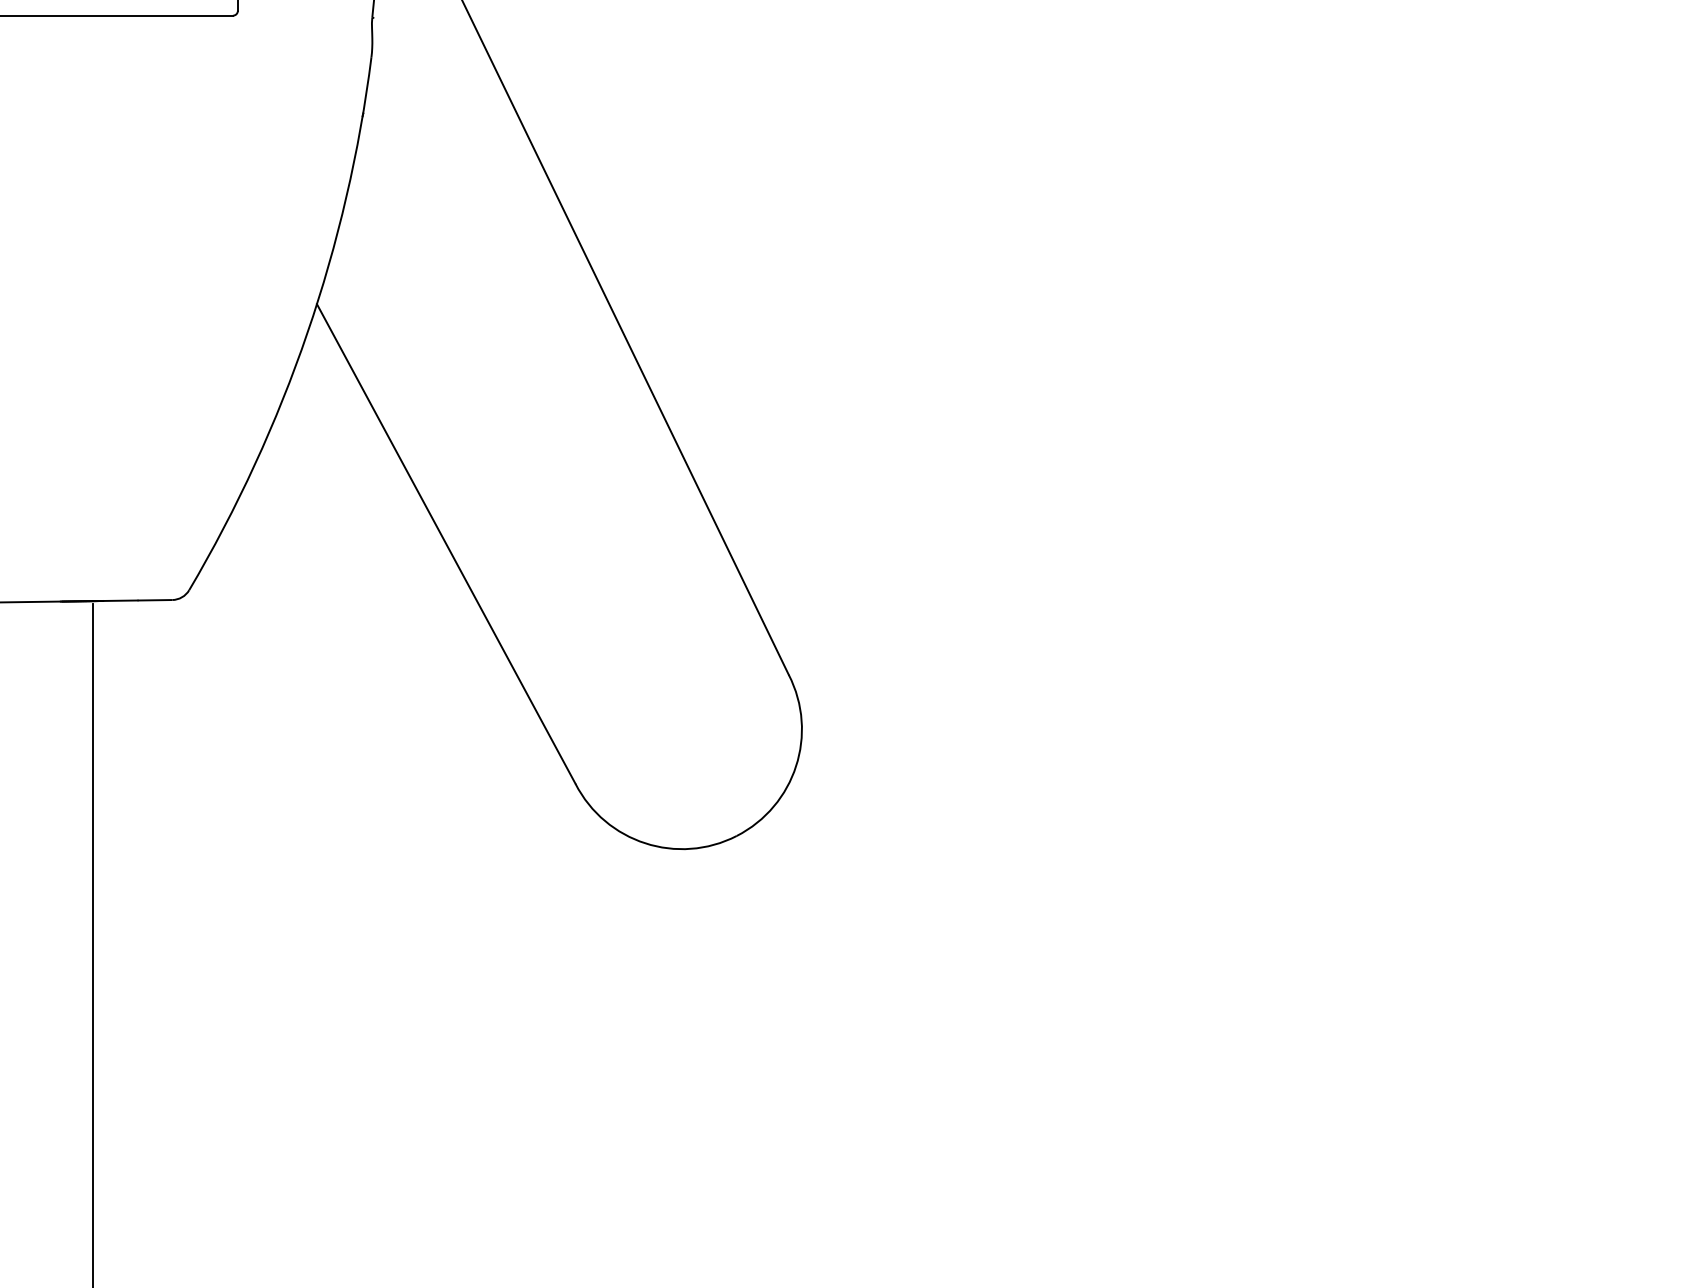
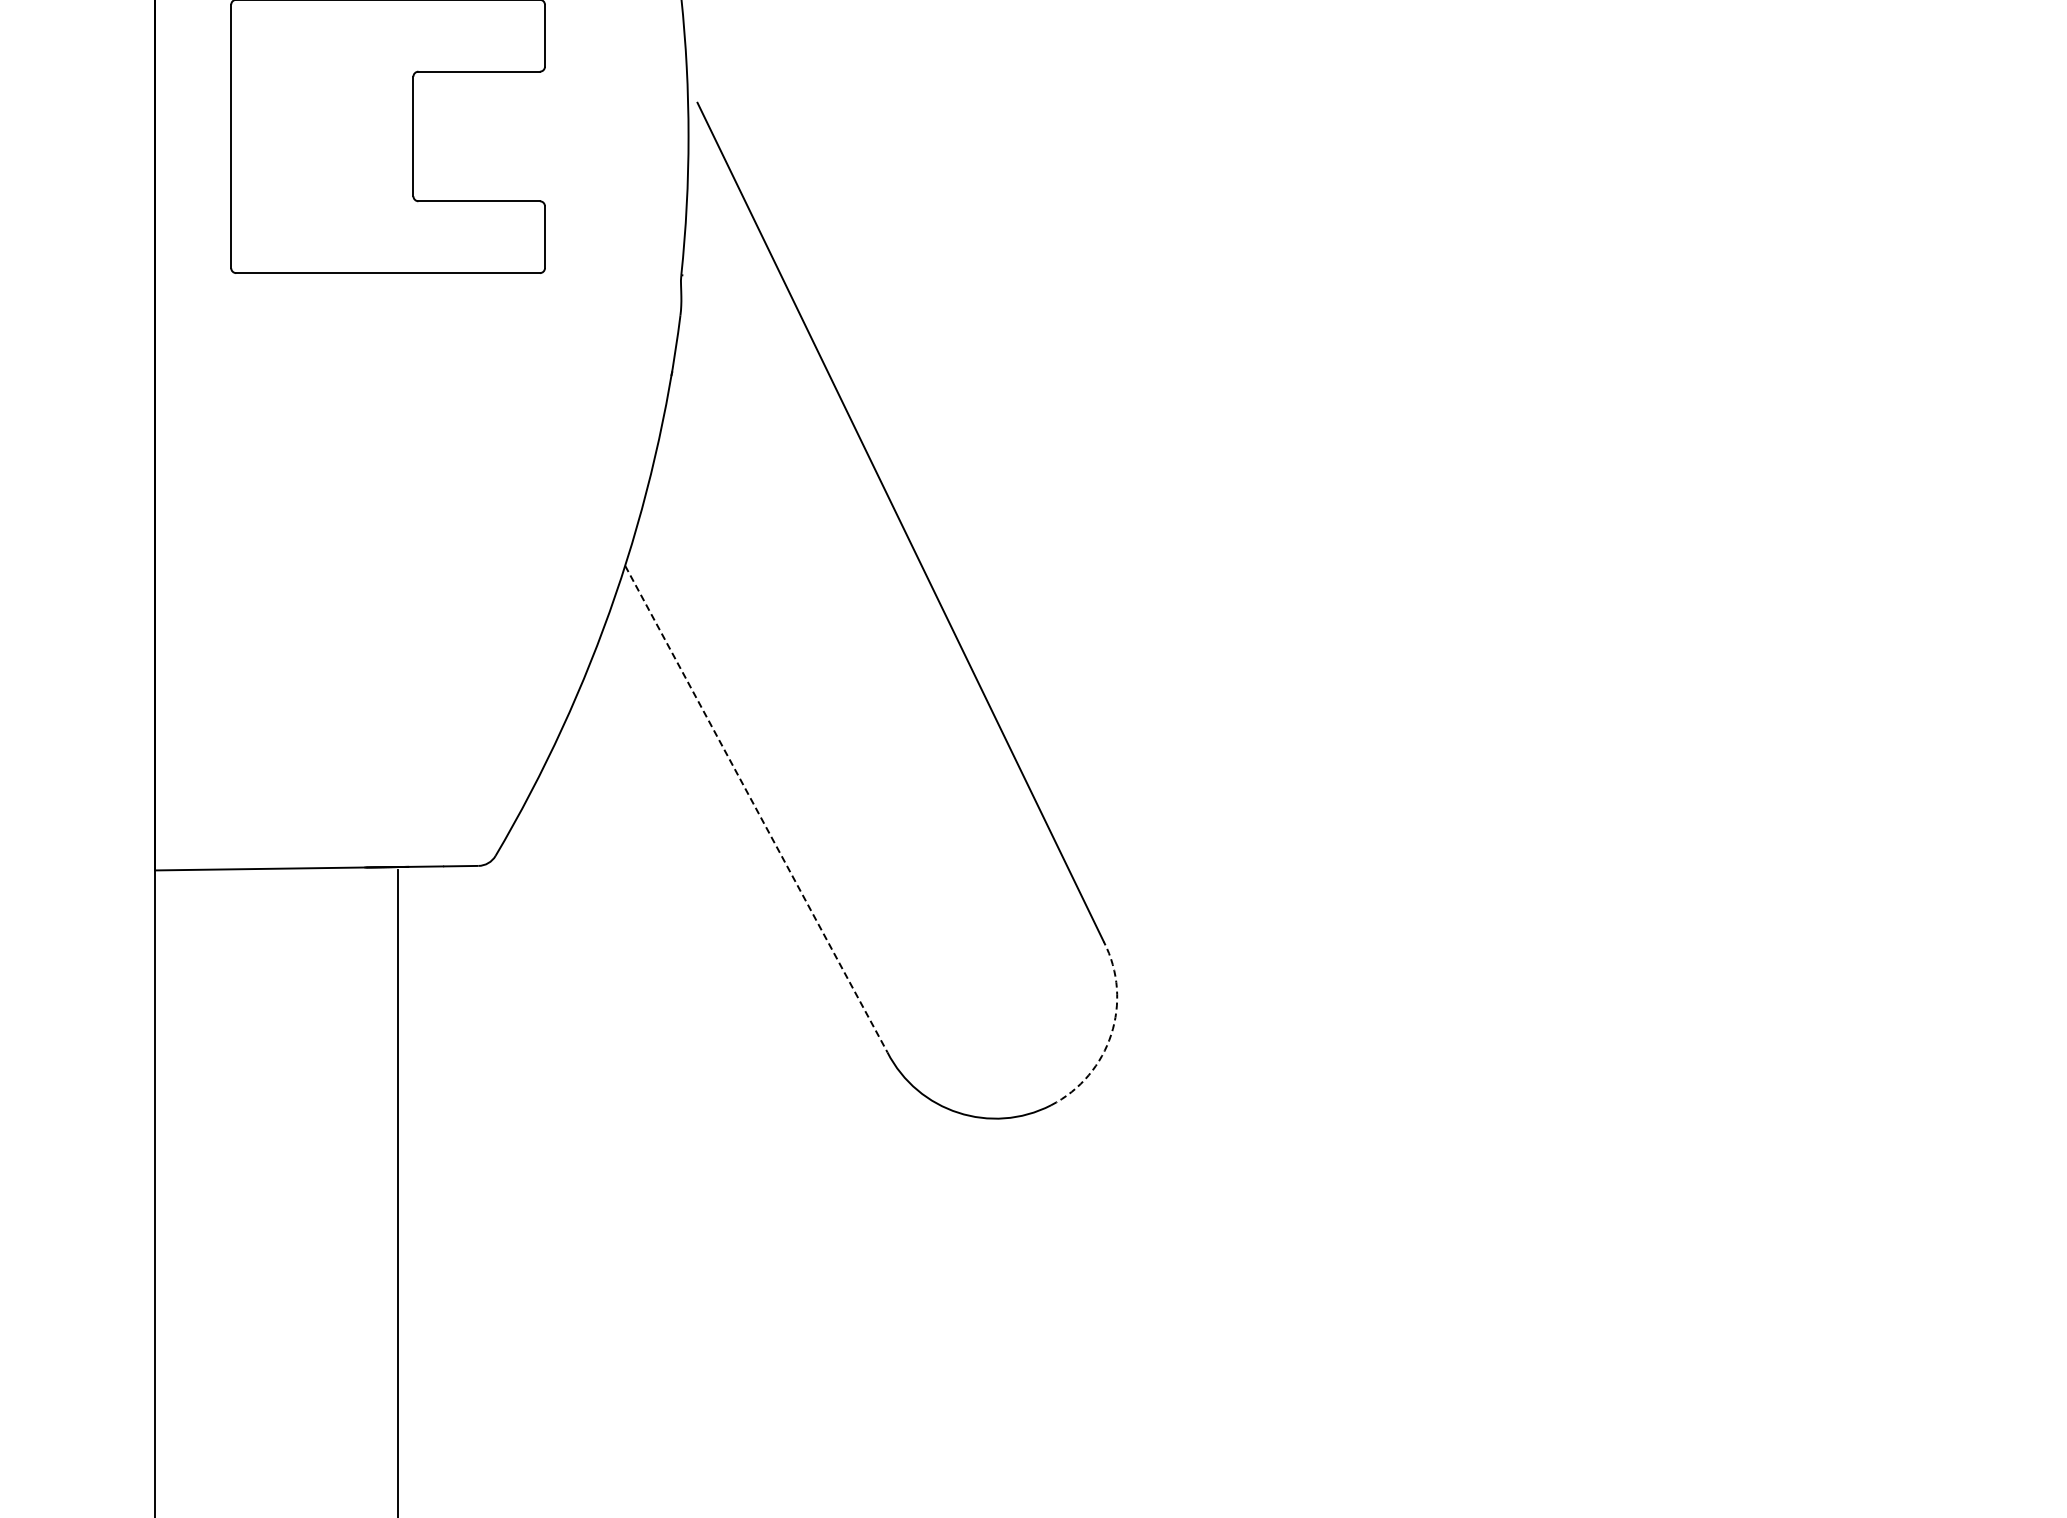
line: (446, 544) -> (756, 809), solid -> dashed
arc: (796, 766) -> (1111, 1034), solid -> dashed

